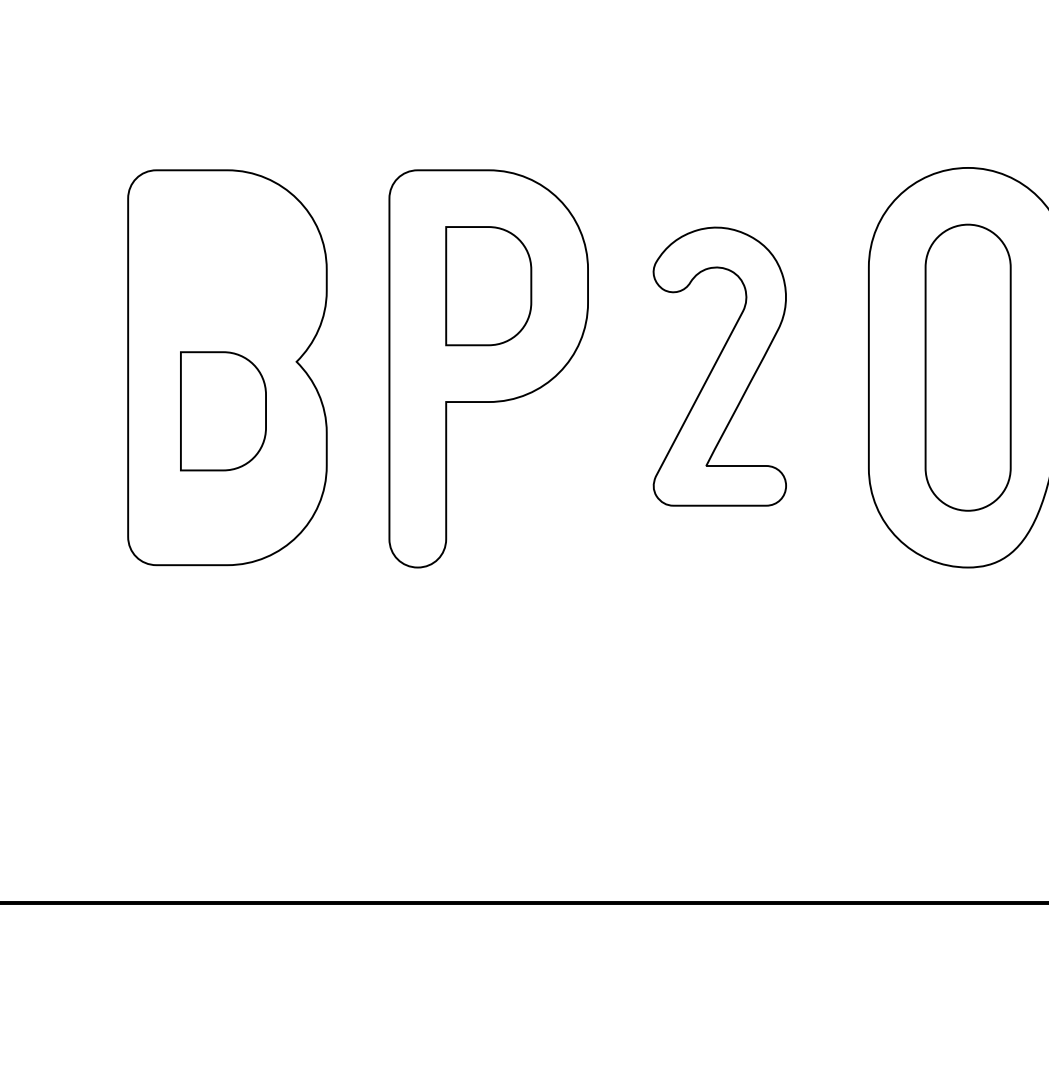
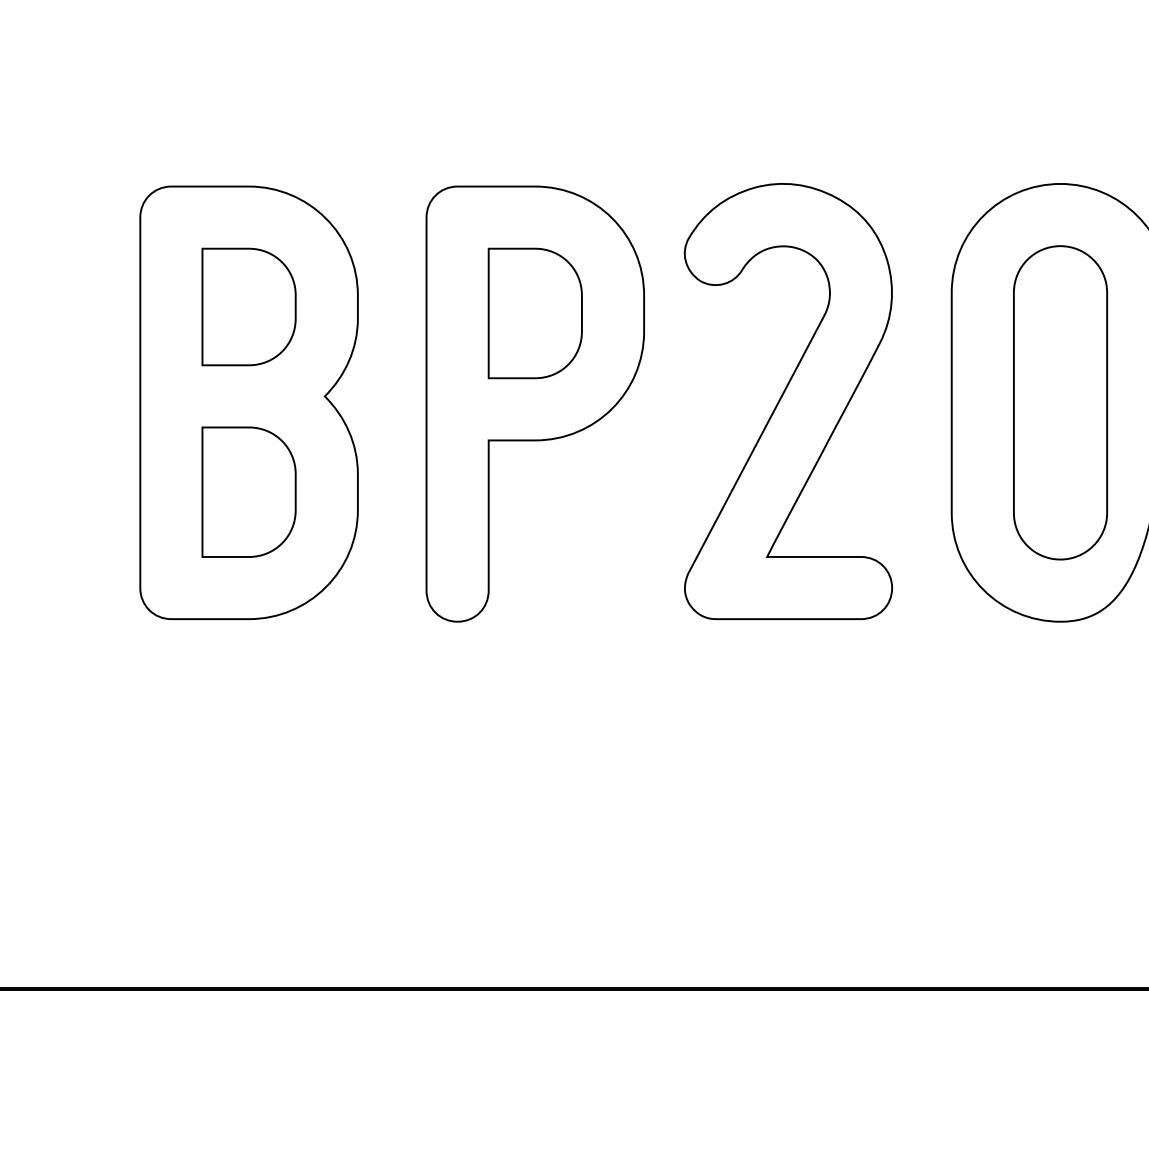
part: (227, 280) -> (249, 307), added
part: (719, 366) -> (788, 401), size x1.43
part: (223, 411) -> (249, 492), moved

